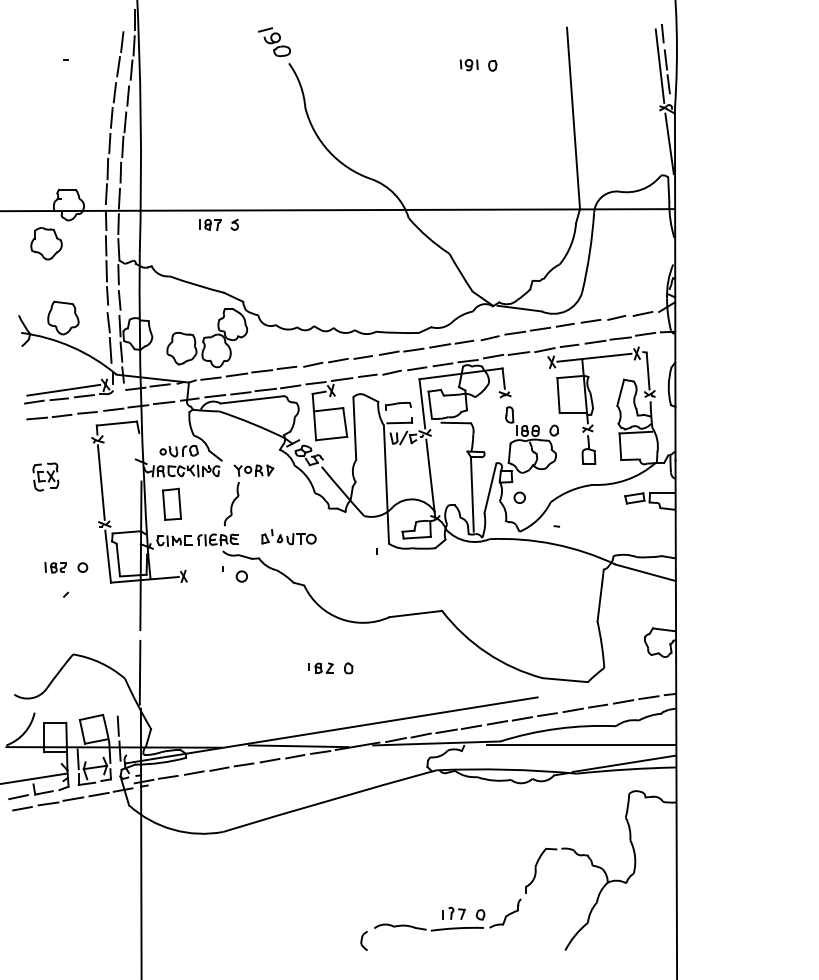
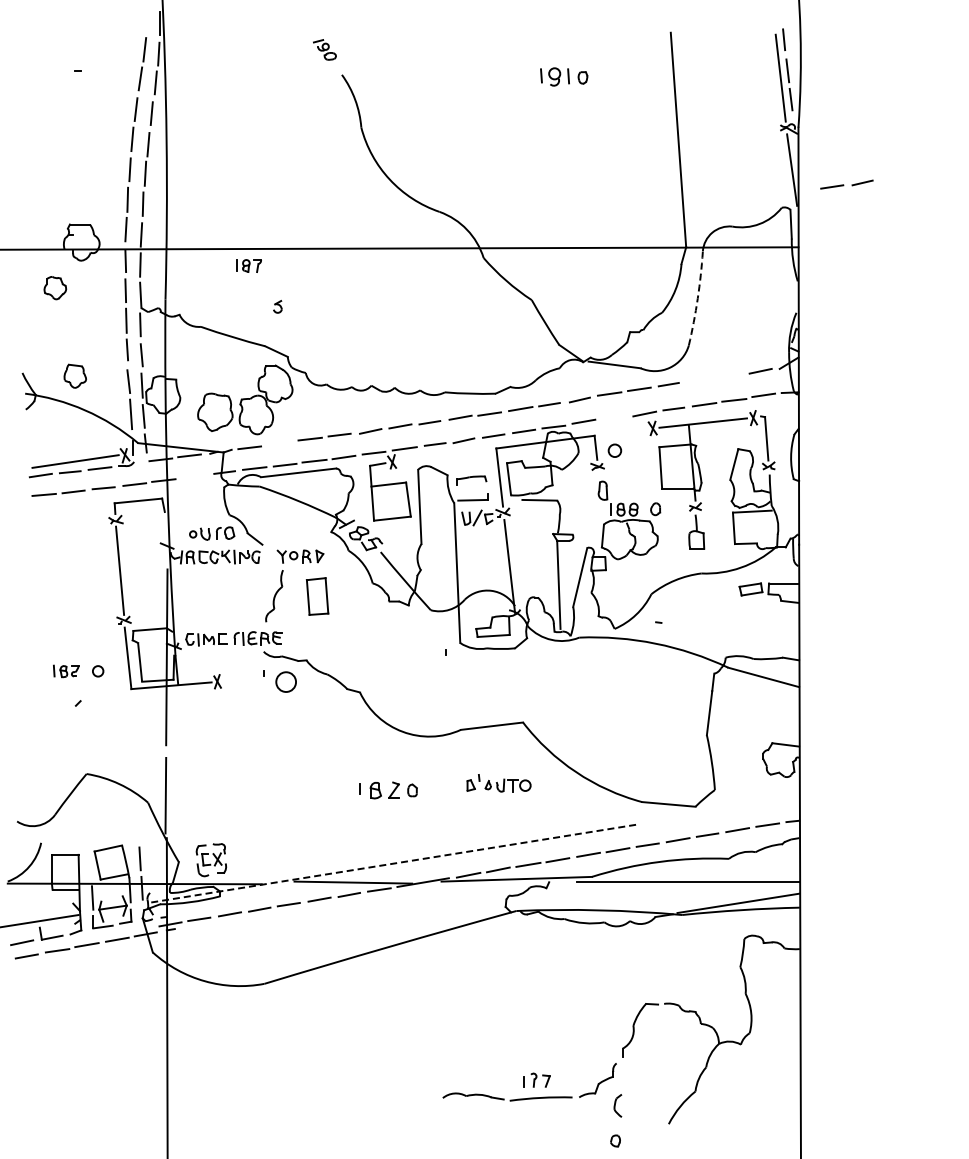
part: (274, 41) -> (324, 49), size x0.6
part: (469, 64) -> (555, 76), size x1.4
part: (234, 224) -> (277, 306), moved
part: (46, 243) -> (55, 287), size x0.6
arc: (589, 252) -> (697, 298), solid -> dashed
part: (63, 318) -> (75, 376), size x0.6
part: (603, 319) -> (846, 184), moved
line: (518, 353) -> (613, 417), removed
line: (237, 375) -> (280, 443), removed
line: (164, 402) -> (194, 476), removed
part: (45, 477) -> (211, 860), moved
circle: (519, 497) -> (614, 450), moved
part: (171, 504) -> (317, 596), moved
part: (288, 537) -> (498, 783), moved
circle: (242, 576) -> (286, 681), size x1.6
part: (320, 667) -> (379, 789), size x1.4
line: (330, 730) -> (391, 863), solid -> dashed
part: (480, 914) -> (615, 1140), moved
part: (363, 940) -> (617, 1105), moved

